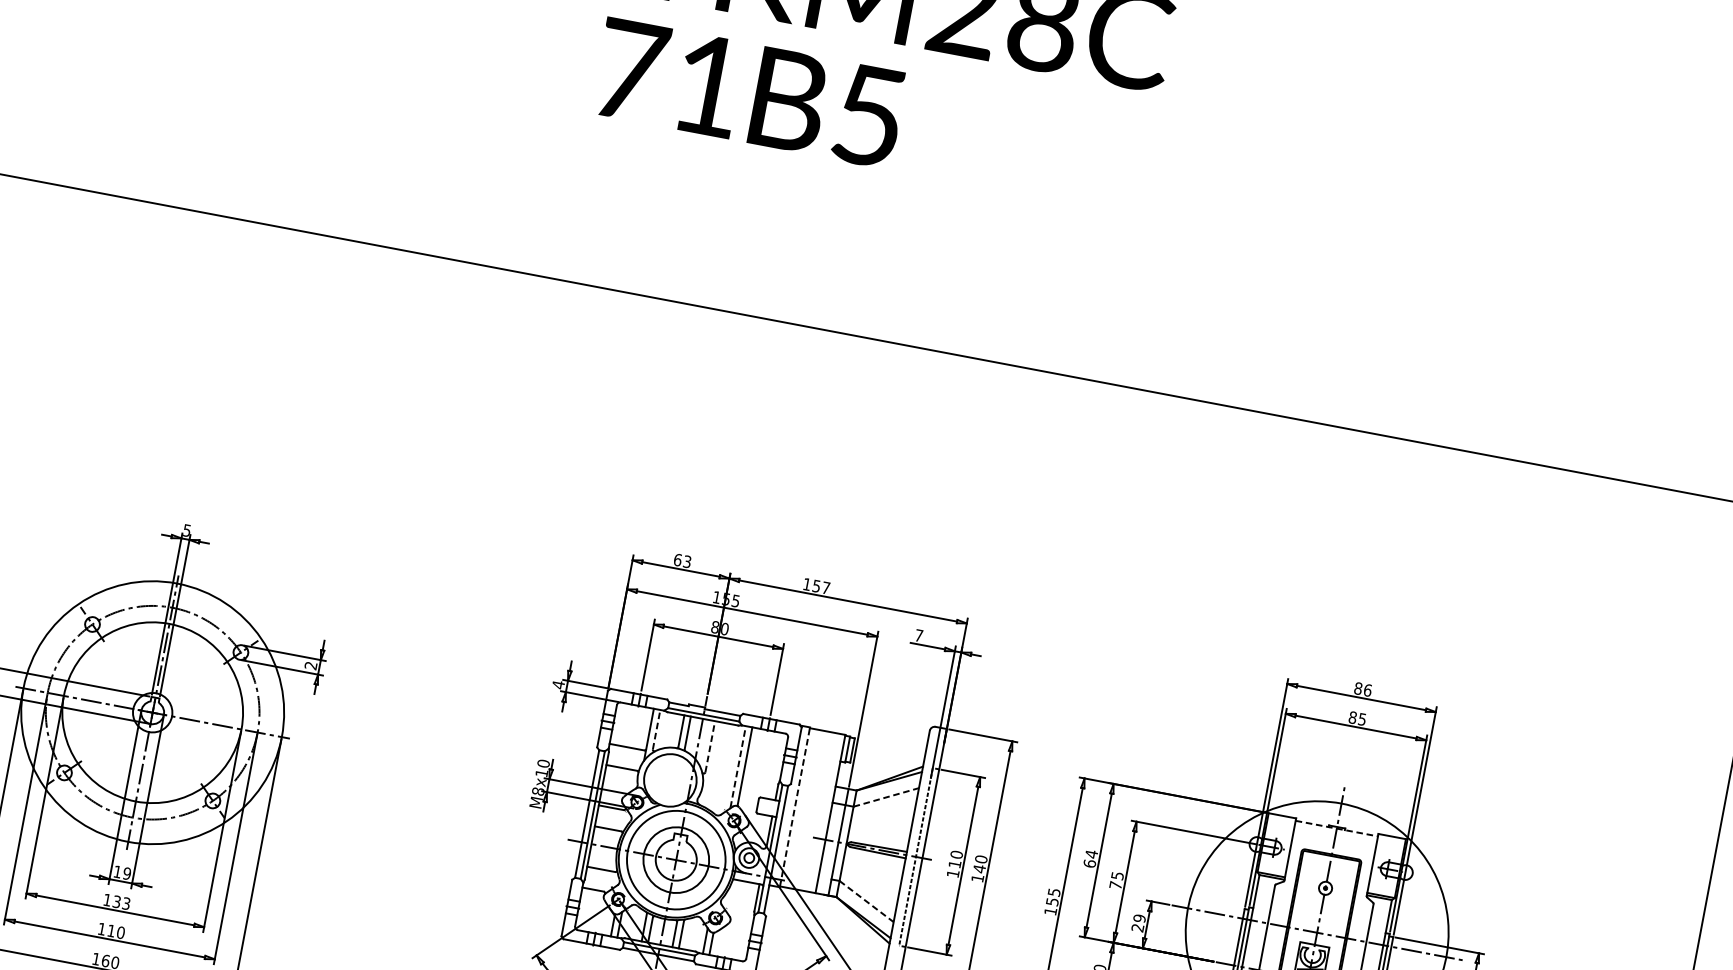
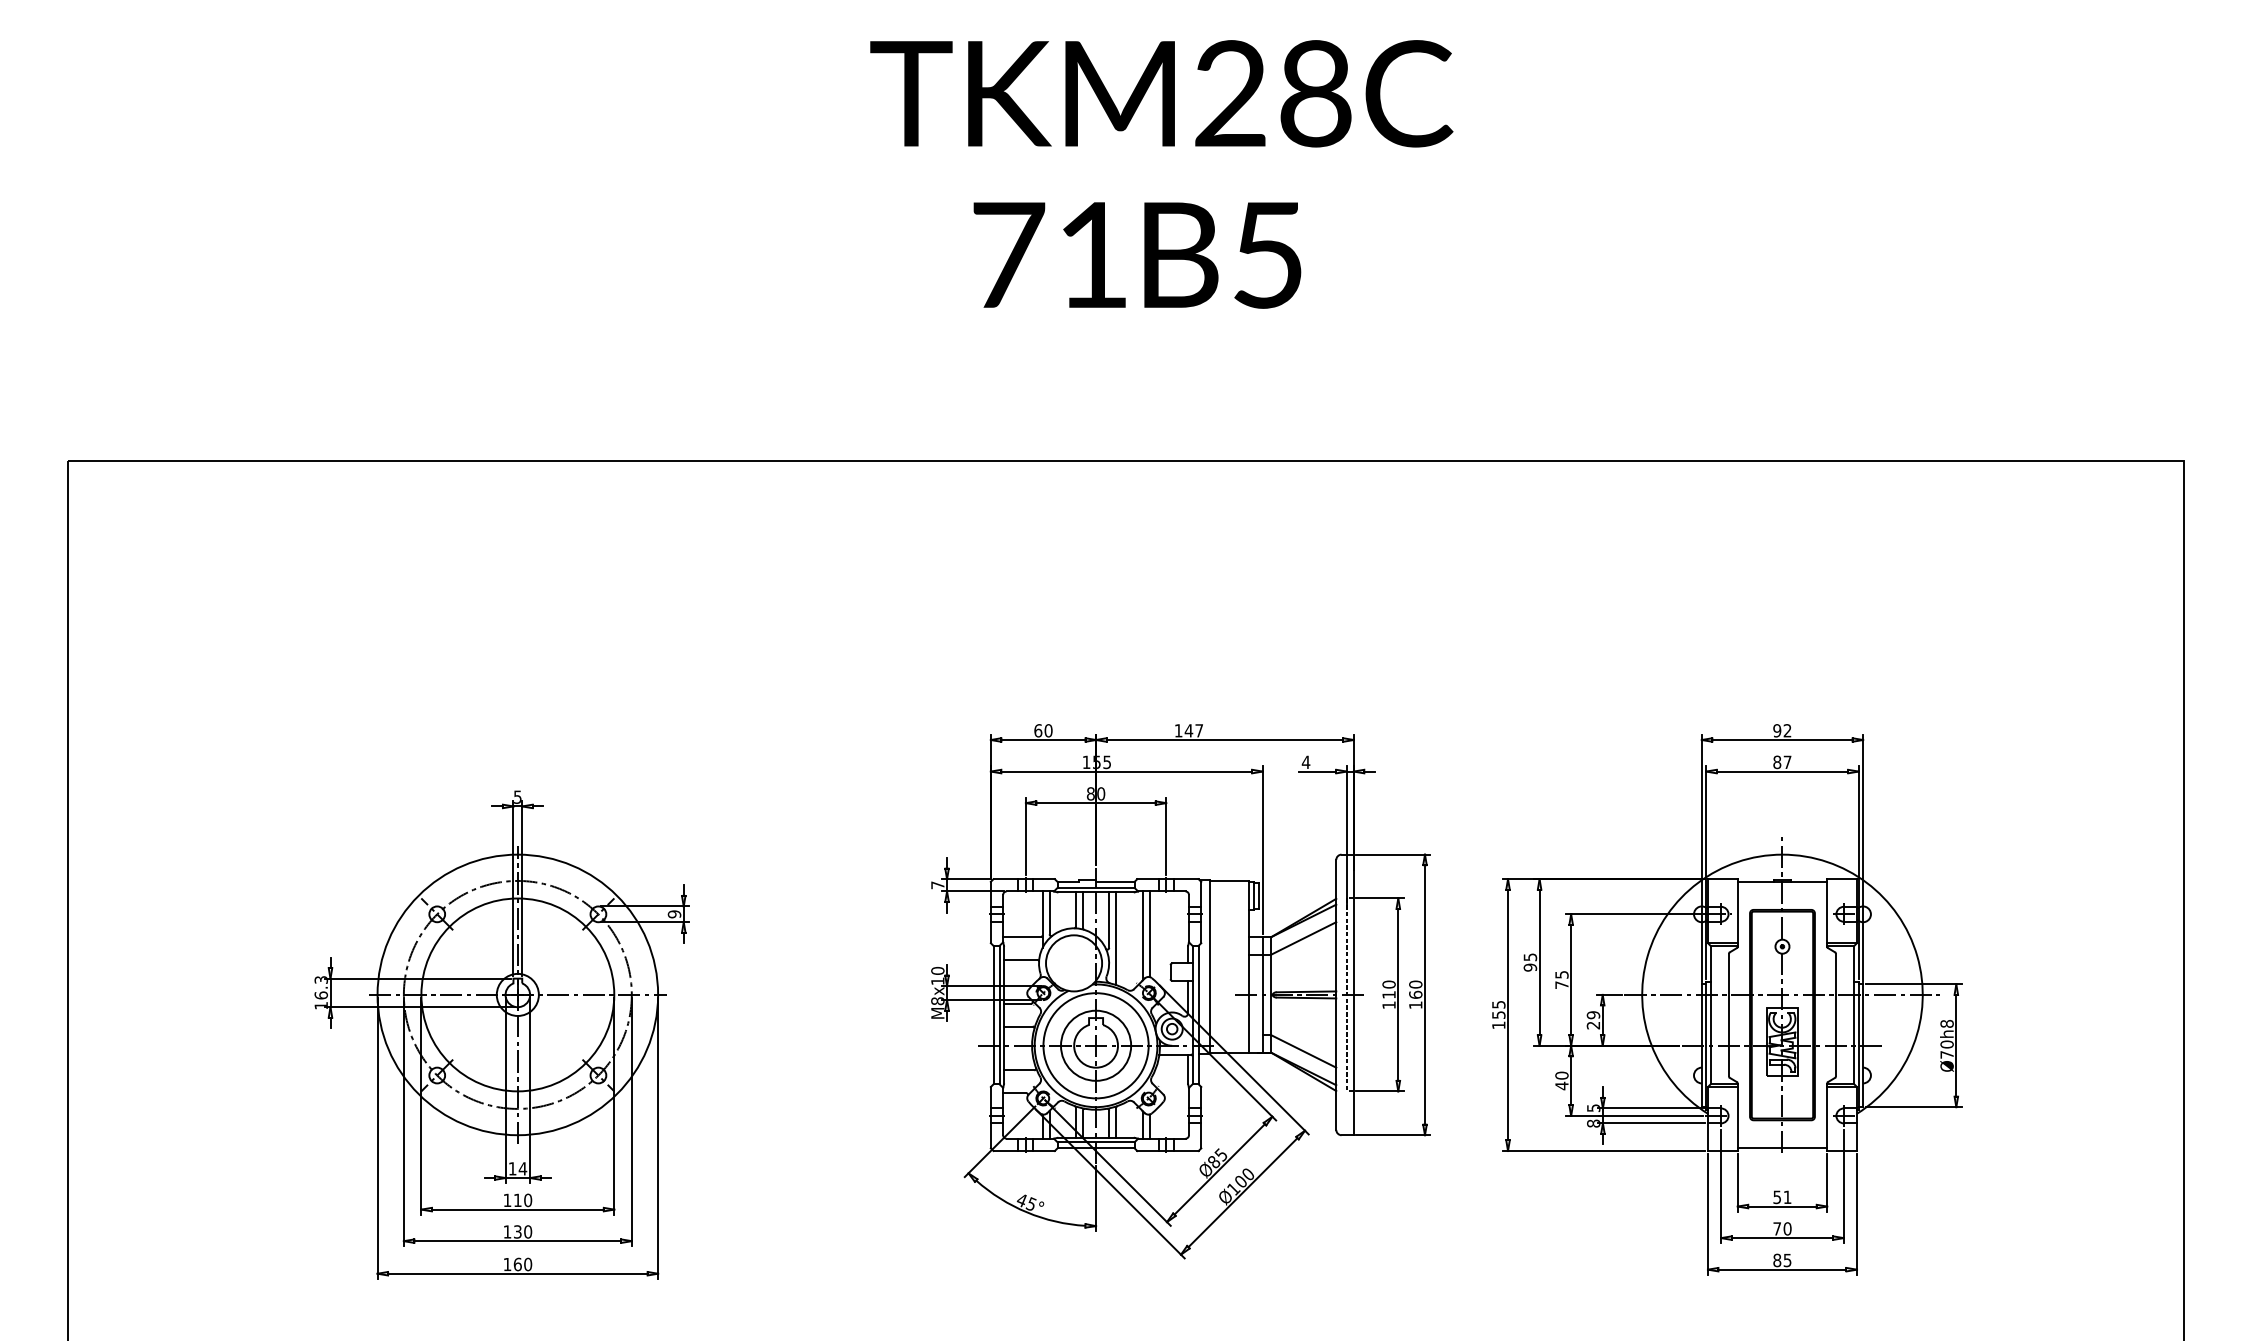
text: (749, 93) -> (1137, 255), moved
text: (687, 561) -> (1048, 730), 63 -> 60
text: (816, 585) -> (1188, 730), 157 -> 147
text: (918, 634) -> (1305, 761), 7 -> 4
text: (310, 665) -> (674, 914), 2 -> 9
text: (558, 684) -> (937, 885), 4 -> 7
text: (1363, 689) -> (1782, 730), 86 -> 92
text: (1362, 719) -> (1787, 762), 85 -> 87
line: (656, 729) -> (1049, 912), dashed -> solid
line: (710, 747) -> (1109, 920), dashed -> solid
line: (713, 764) -> (1116, 938), added
line: (738, 766) -> (1142, 935), dashed -> solid
line: (886, 797) -> (1304, 938), dashed -> solid
line: (795, 807) -> (1210, 966), dashed -> solid
line: (1336, 828) -> (1782, 881), dashed -> solid
text: (1090, 859) -> (1530, 962), 64 -> 95
text: (979, 868) -> (1415, 994), 140 -> 160
text: (126, 873) -> (522, 1168), 19 -> 14
line: (867, 901) -> (1304, 1051), dashed -> solid
text: (122, 902) -> (523, 1200), 133 -> 110
text: (111, 930) -> (517, 1231), 110 -> 130

